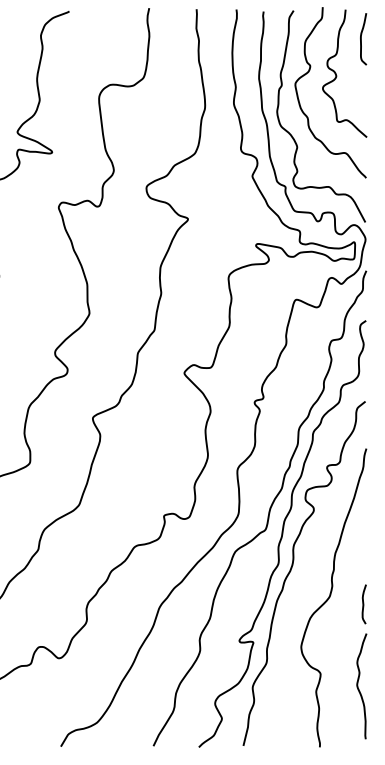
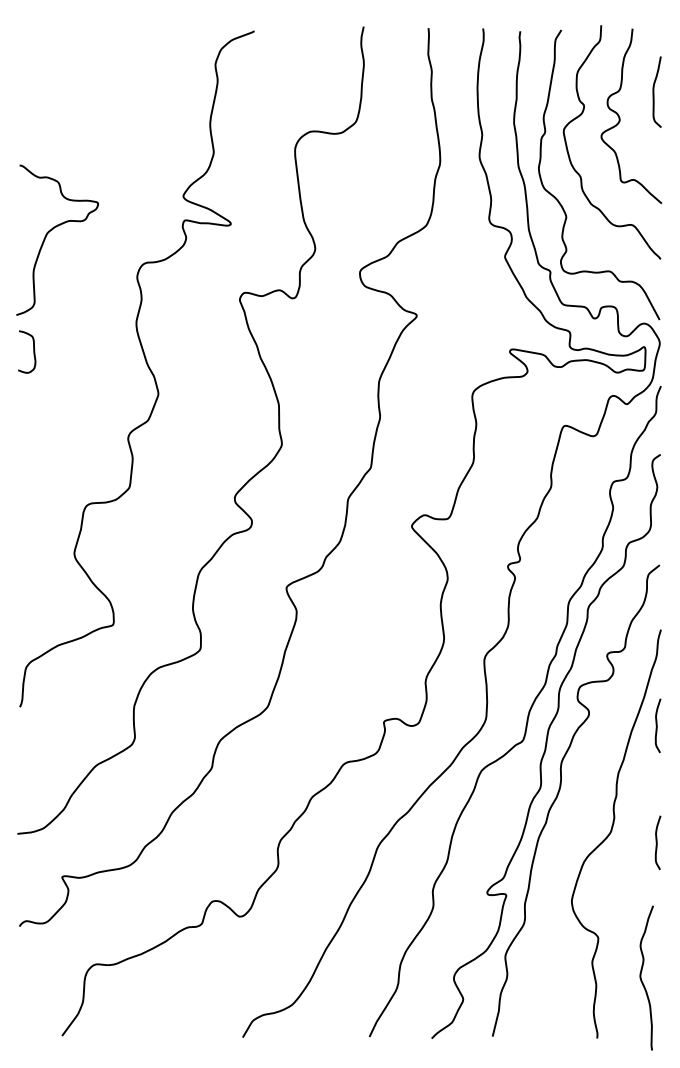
curve: (361, 38) -> (654, 91), moved
curve: (363, 518) -> (657, 725), added
curve: (358, 685) -> (641, 977), moved

